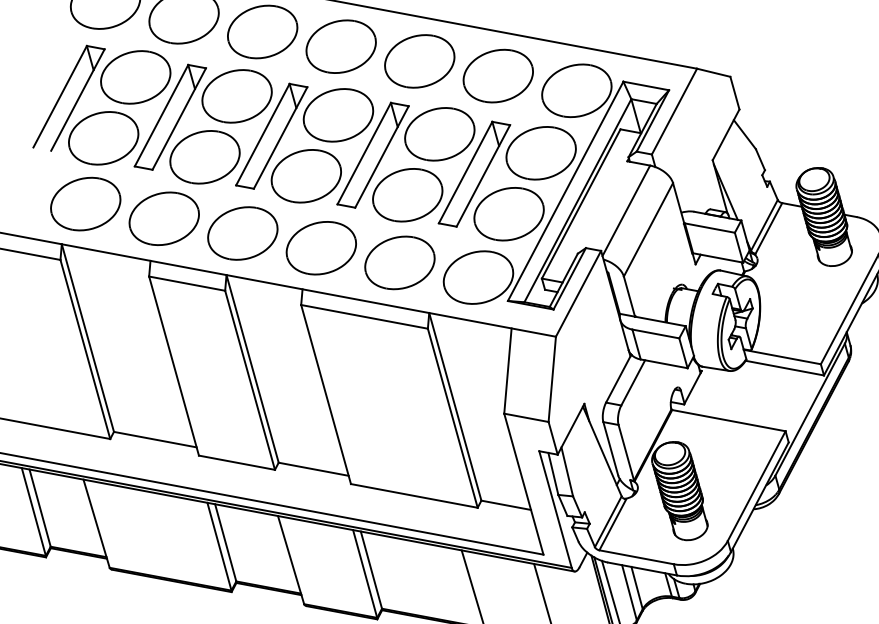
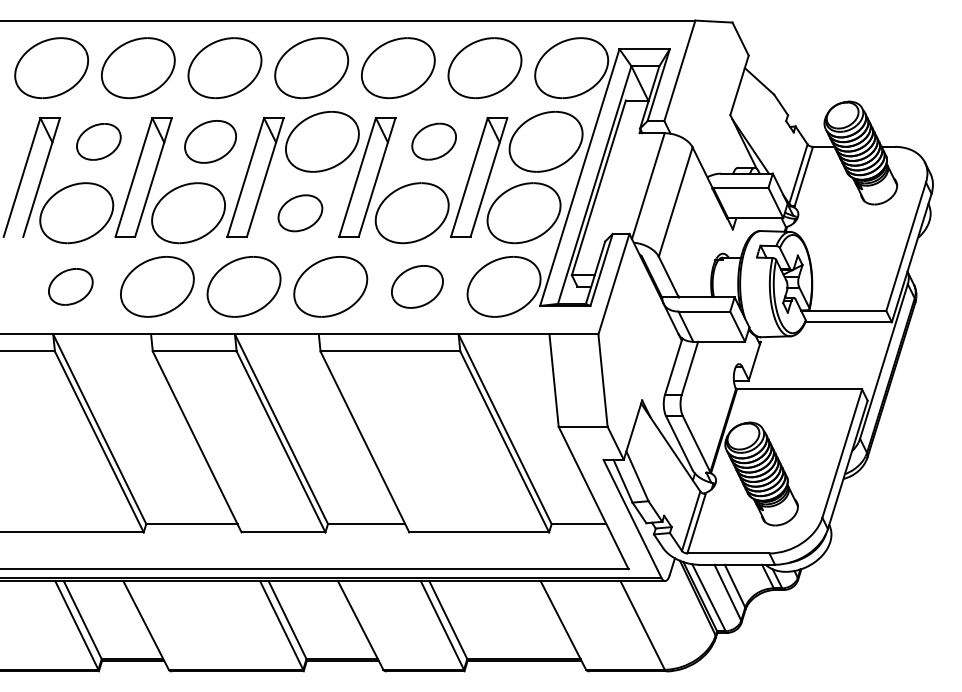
part: (135, 77) -> (98, 141), size x0.6
part: (237, 96) -> (210, 141), size x0.7
part: (439, 133) -> (433, 141), size x0.6
part: (306, 176) -> (300, 213), size x0.6
part: (85, 203) -> (70, 286), size x0.6
part: (400, 262) -> (417, 286), size x0.7

